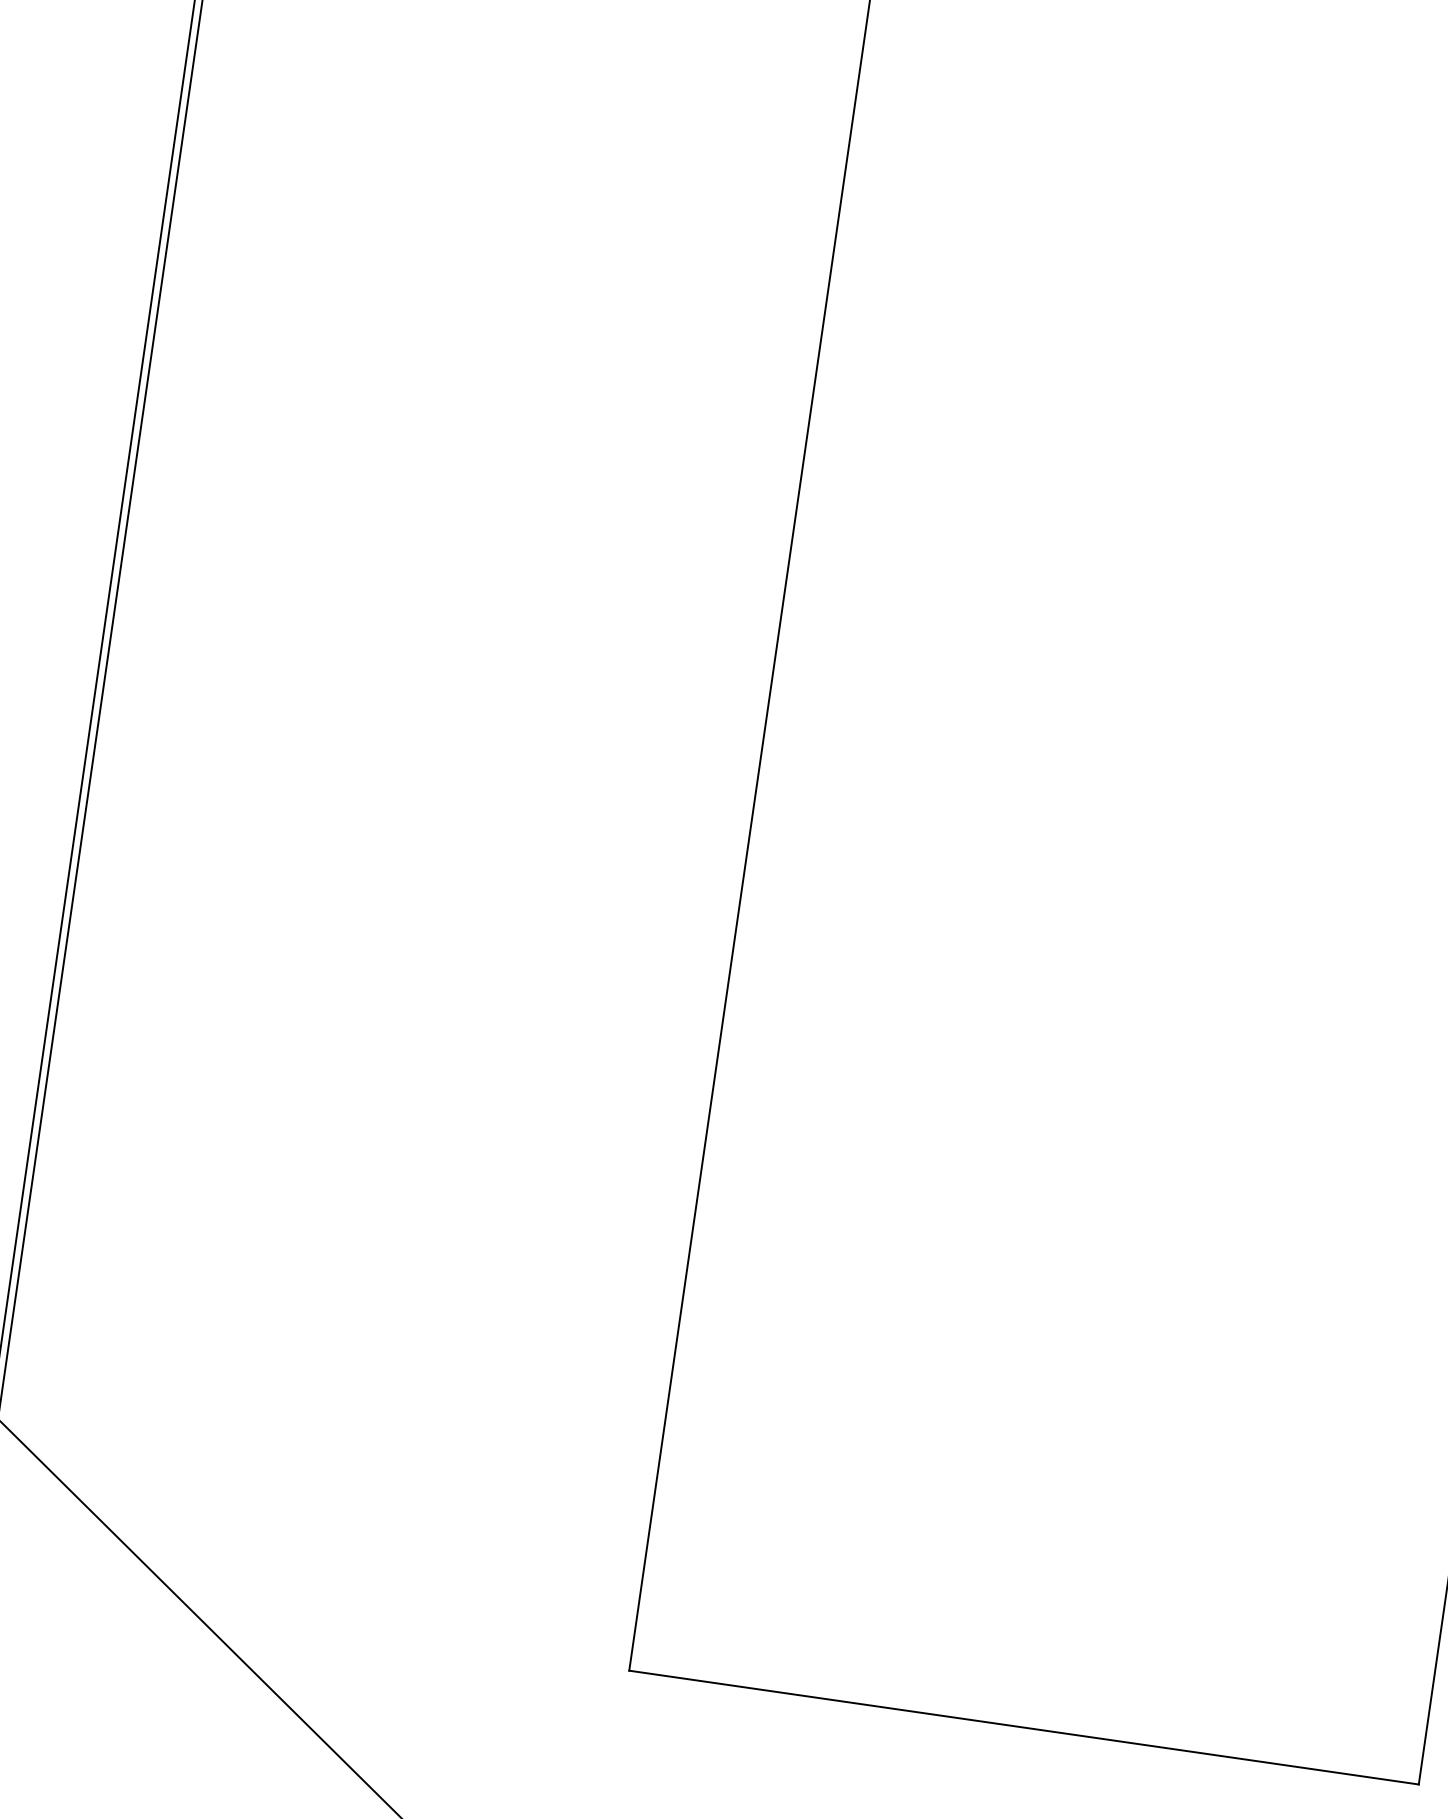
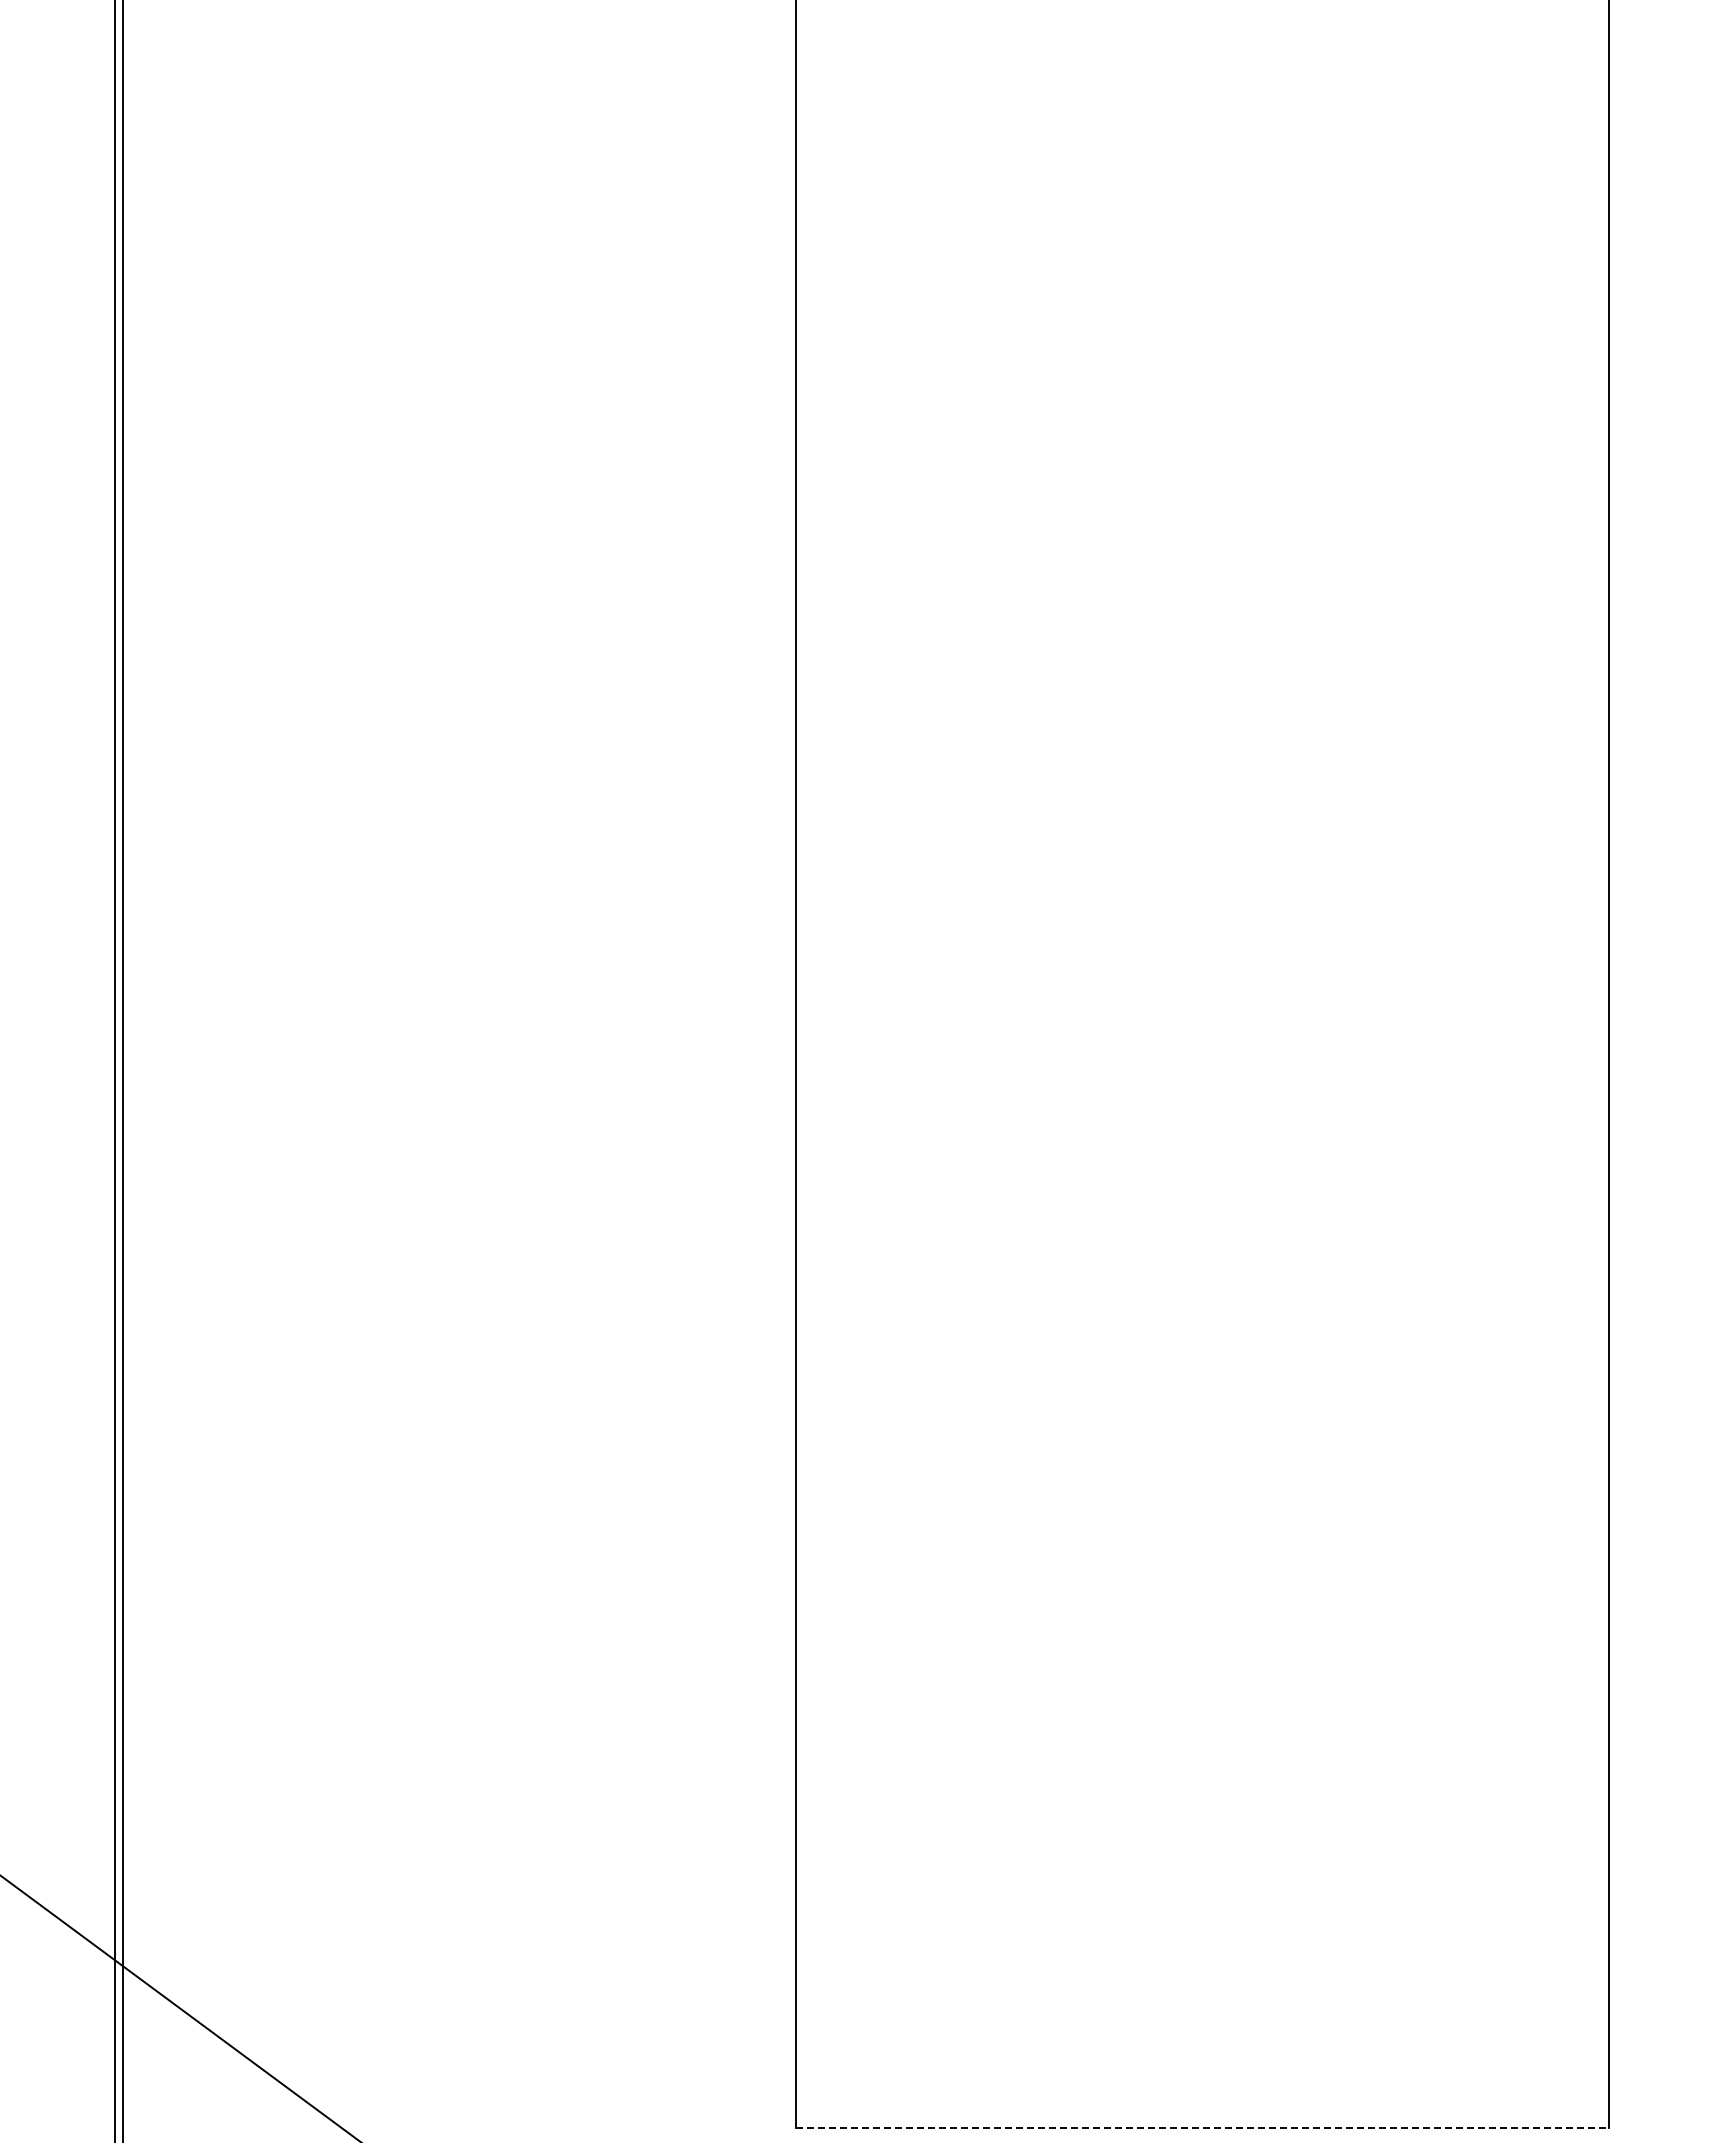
line: (1024, 1727) -> (1202, 2127), solid -> dashed

